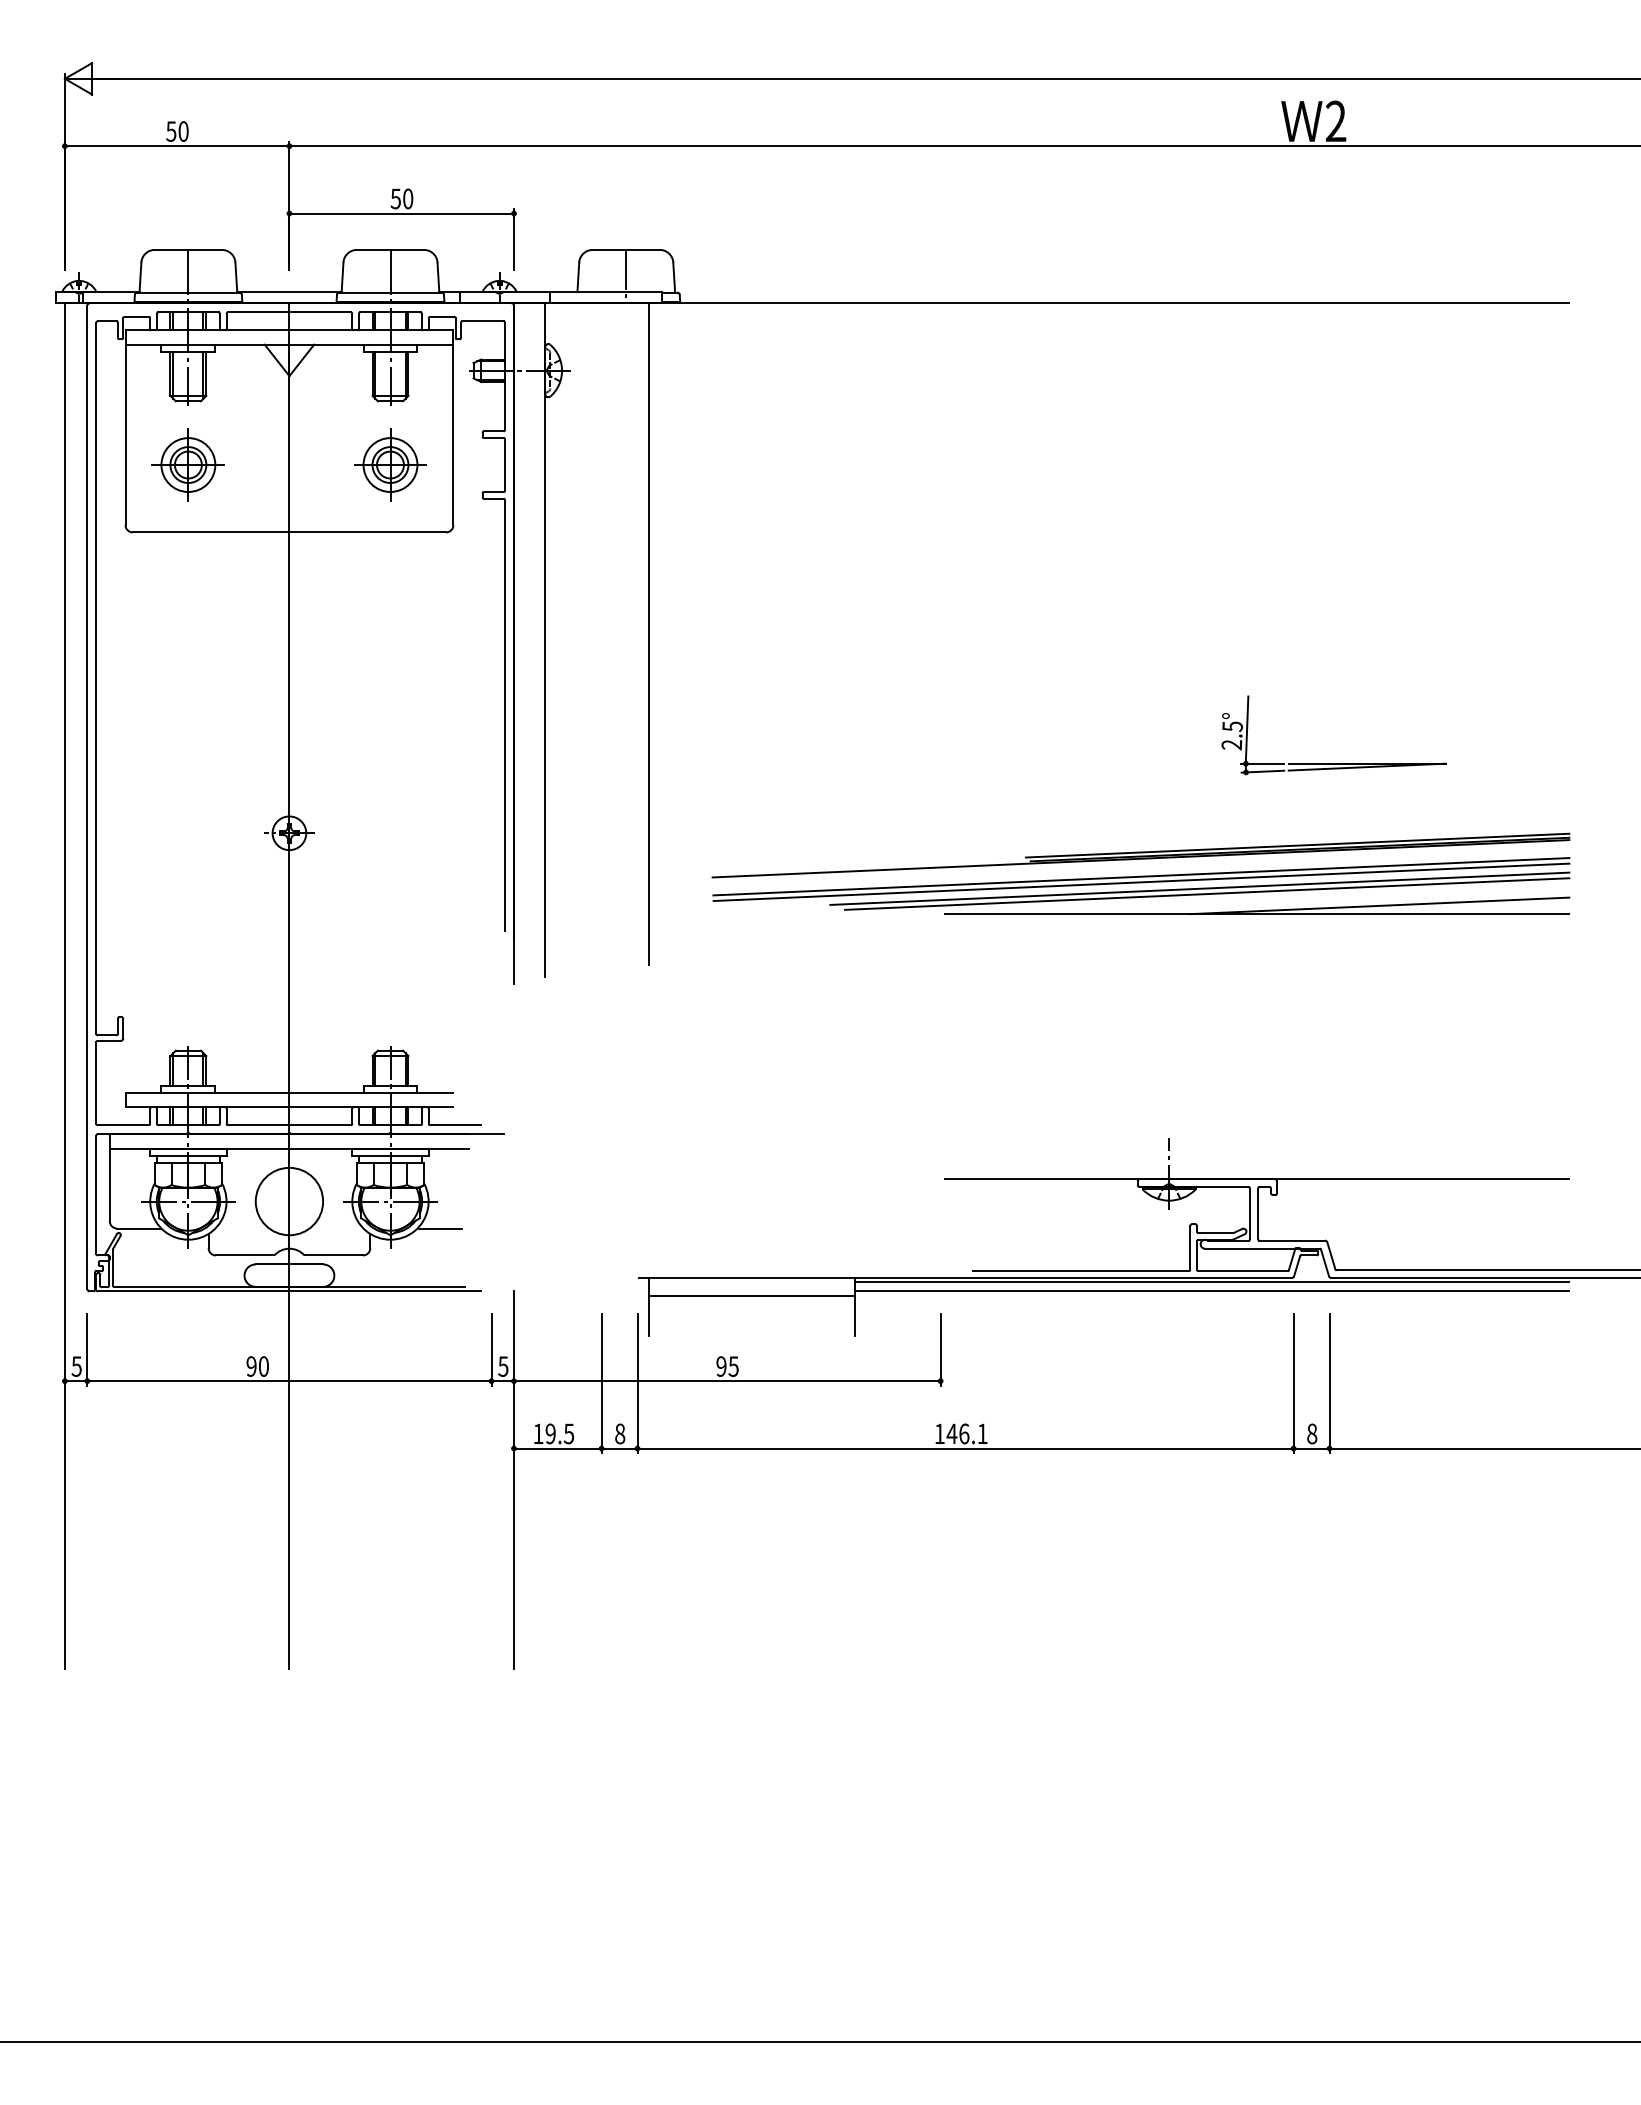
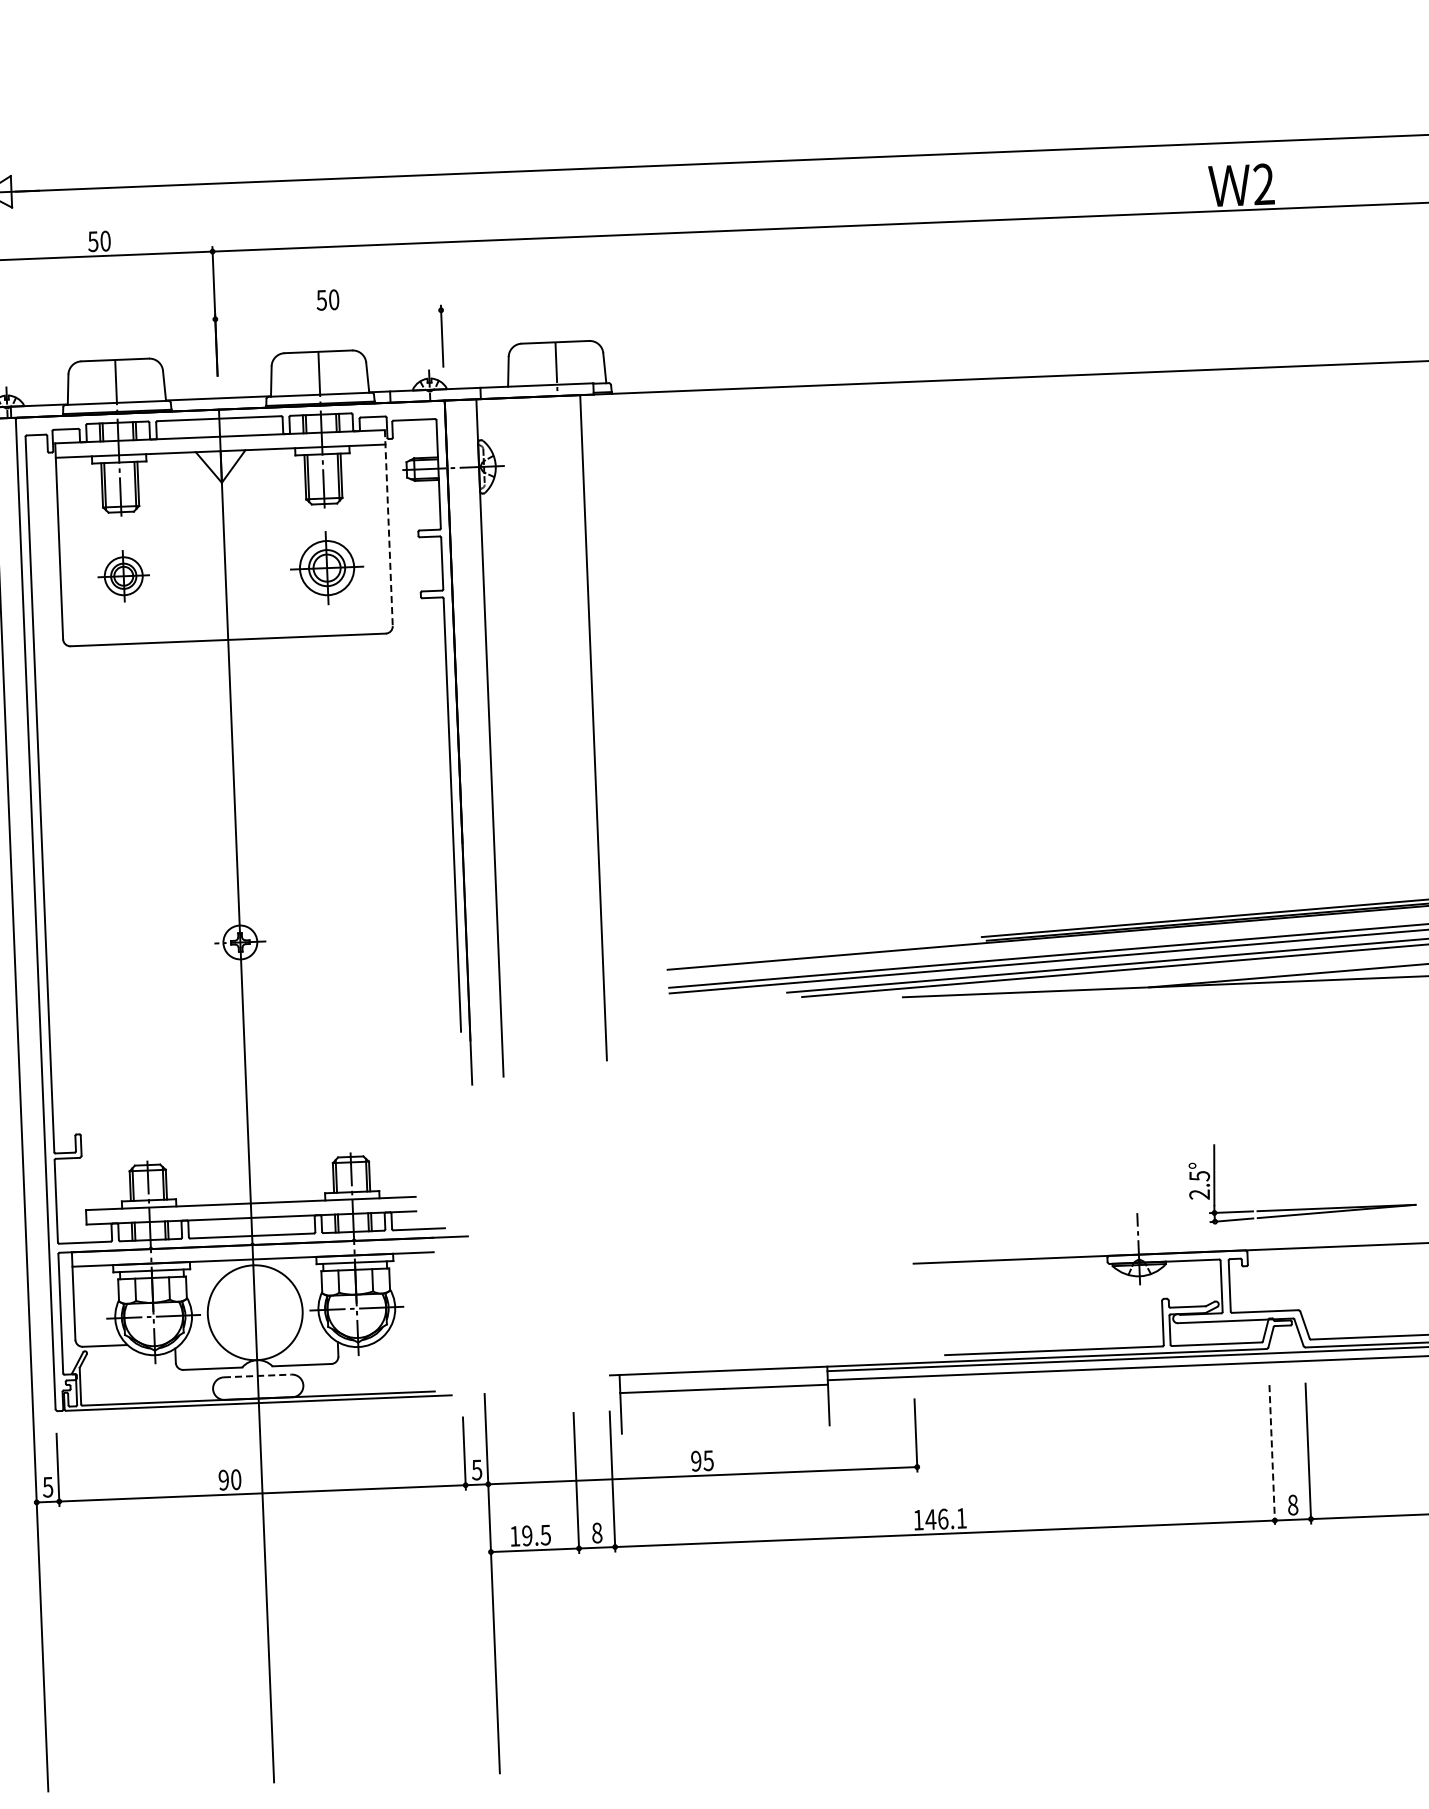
line: (401, 213) -> (328, 314), removed
line: (453, 428) -> (388, 528), solid -> dashed
part: (187, 464) -> (122, 575), size x0.7
part: (1333, 763) -> (1302, 1209), moved
circle: (289, 1201) -> (255, 1312), size x1.4
line: (439, 1228) -> (407, 1333), removed
line: (289, 1264) -> (257, 1376), solid -> dashed
line: (1293, 1383) -> (1272, 1455), solid -> dashed

